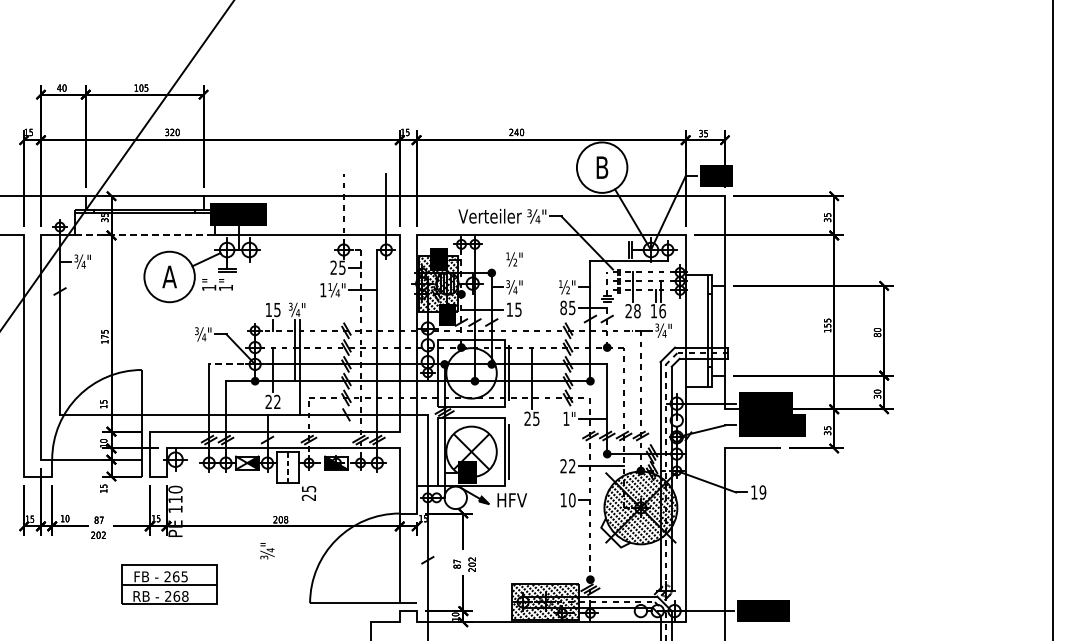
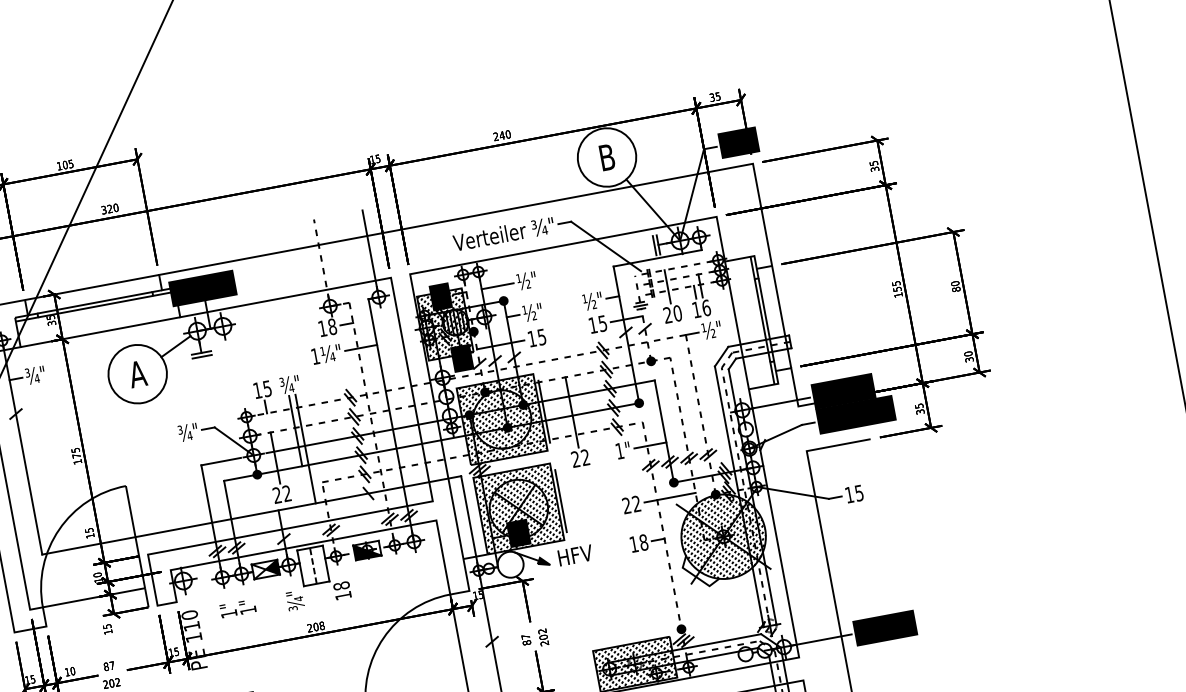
line: (145, 235) -> (101, 332), dashed -> solid
line: (488, 259) -> (497, 286), added
text: (337, 267) -> (326, 327), 25 -> 18
text: (217, 284) -> (237, 608), moved
text: (511, 287) -> (529, 313), ¾" -> ½"
text: (563, 307) -> (592, 324), 85 -> 15
text: (637, 311) -> (677, 313), 28 -> 20
text: (660, 330) -> (708, 330), ¾" -> ½"
line: (226, 364) -> (221, 461), dashed -> solid
hatch: (471, 373) -> (502, 419), added
text: (536, 418) -> (585, 457), 25 -> 22
hatch: (471, 451) -> (518, 508), added
text: (308, 492) -> (341, 590), 25 -> 18
text: (762, 492) -> (858, 493), 19 -> 15
text: (572, 500) -> (644, 542), 10 -> 18
text: (267, 551) -> (295, 601), moved

